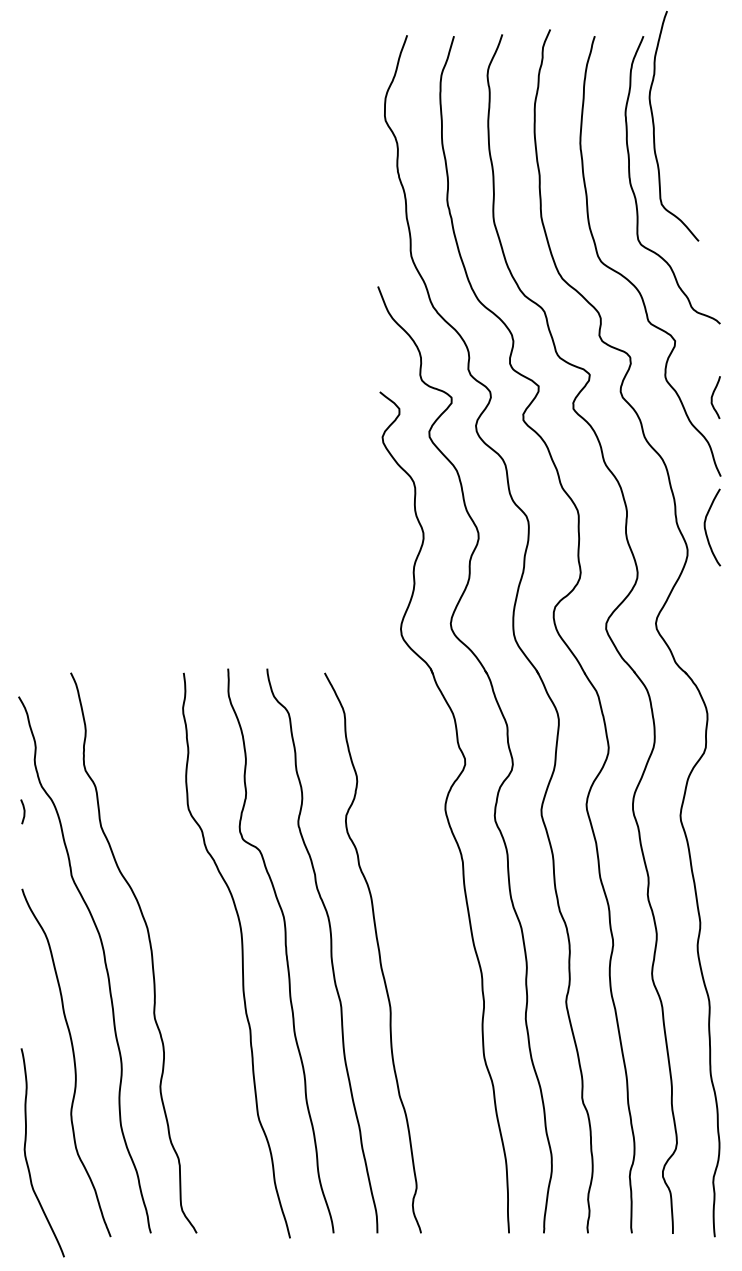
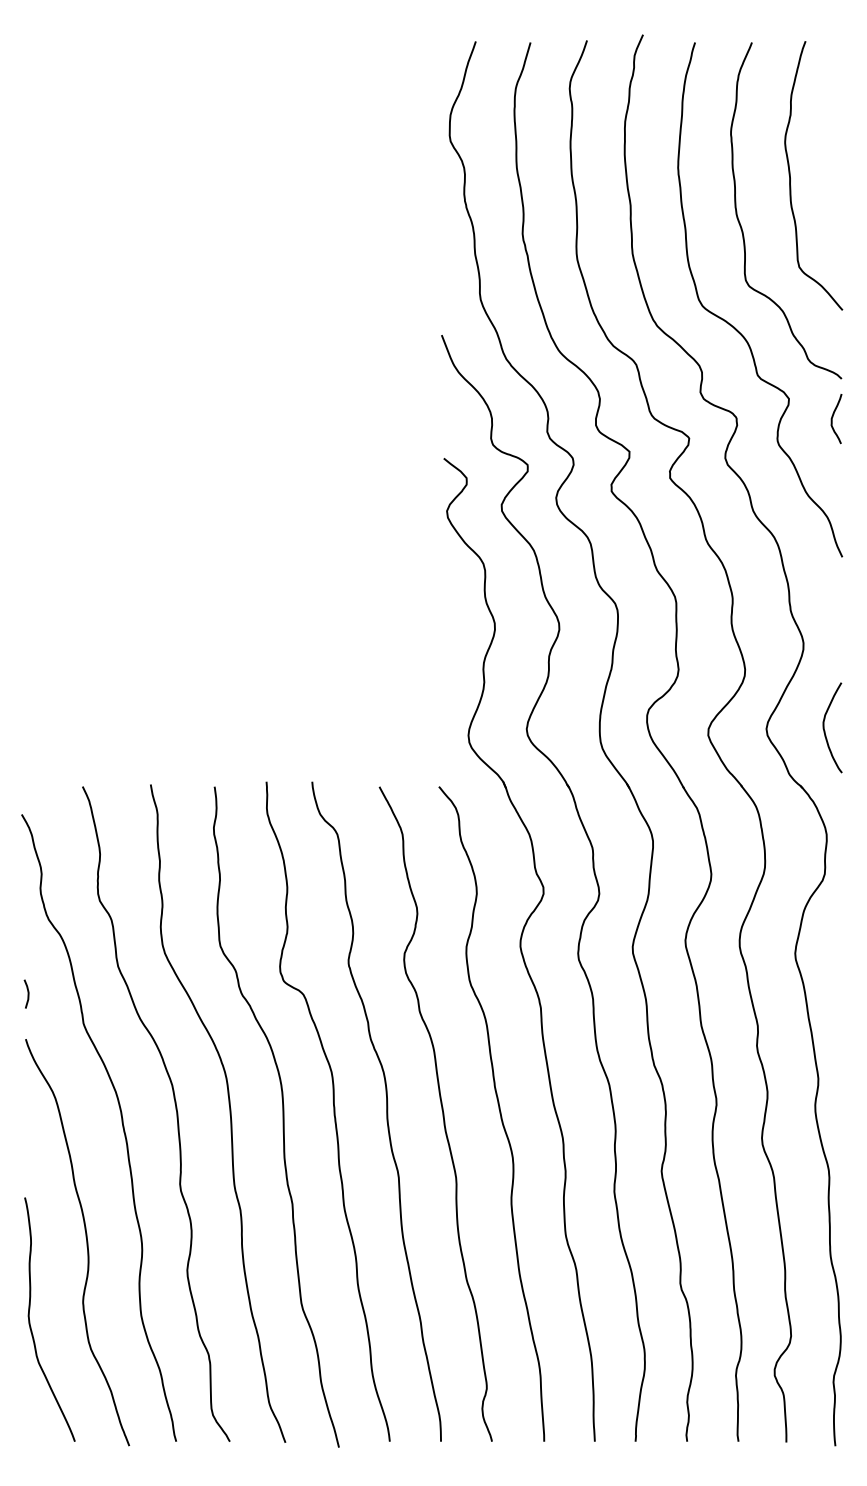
curve: (654, 125) -> (790, 175), moved
curve: (713, 396) -> (833, 417), moved
curve: (706, 529) -> (825, 730), moved
curve: (23, 811) -> (27, 993), moved
curve: (196, 952) -> (229, 1113), added
curve: (427, 952) -> (499, 1113), added
curve: (26, 1153) -> (30, 1320), moved

